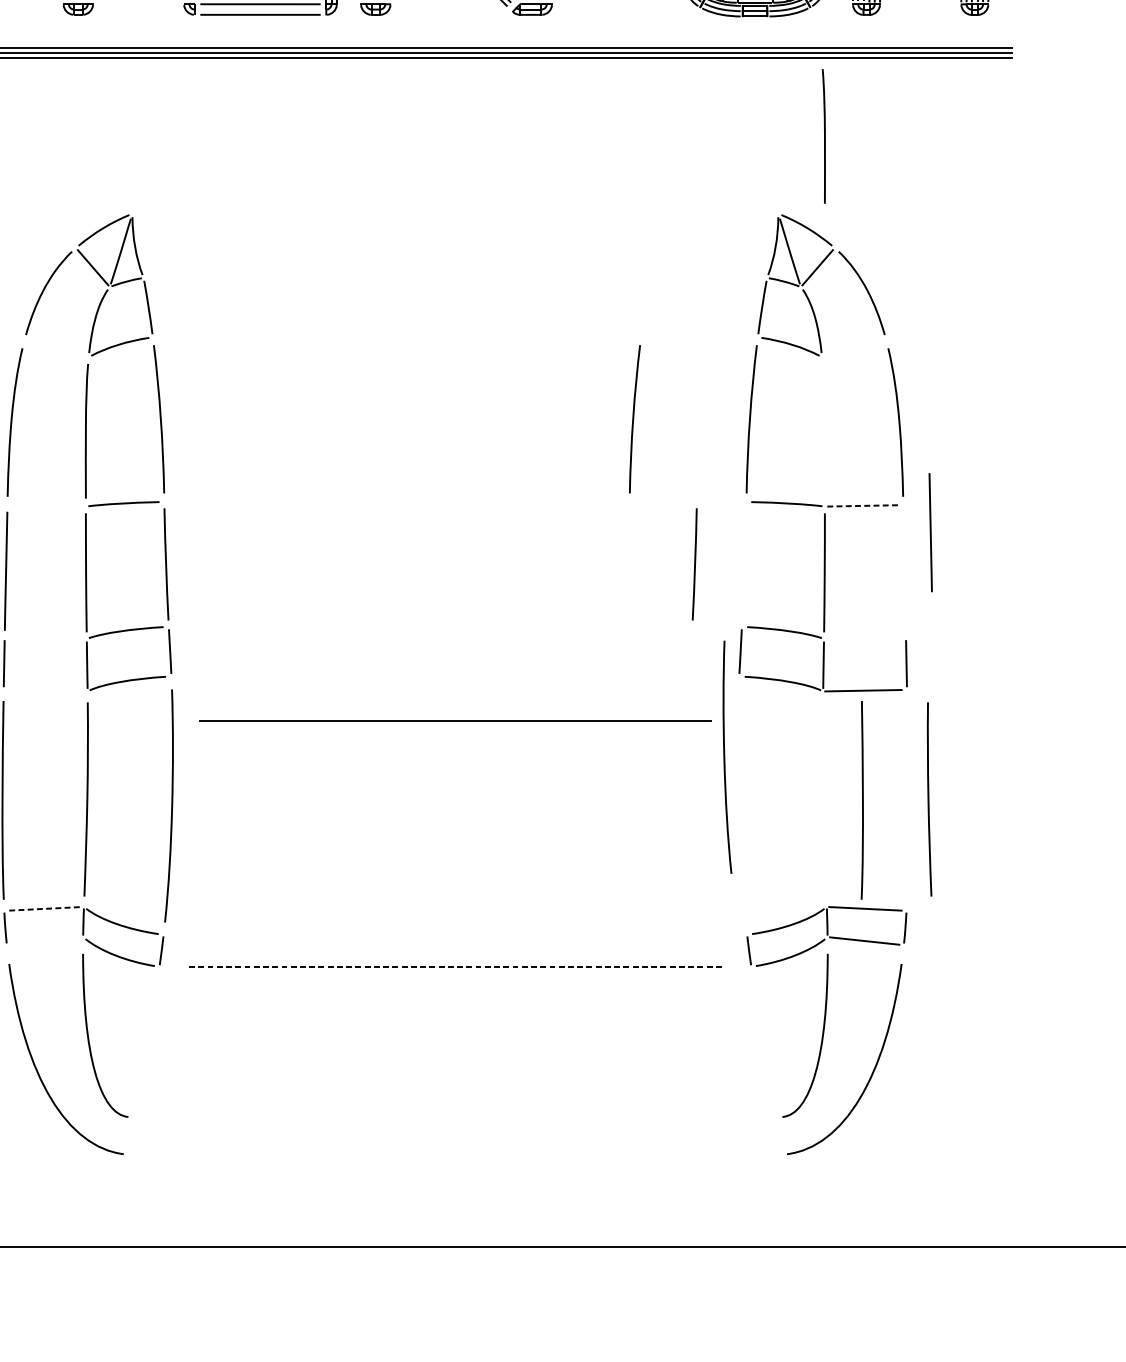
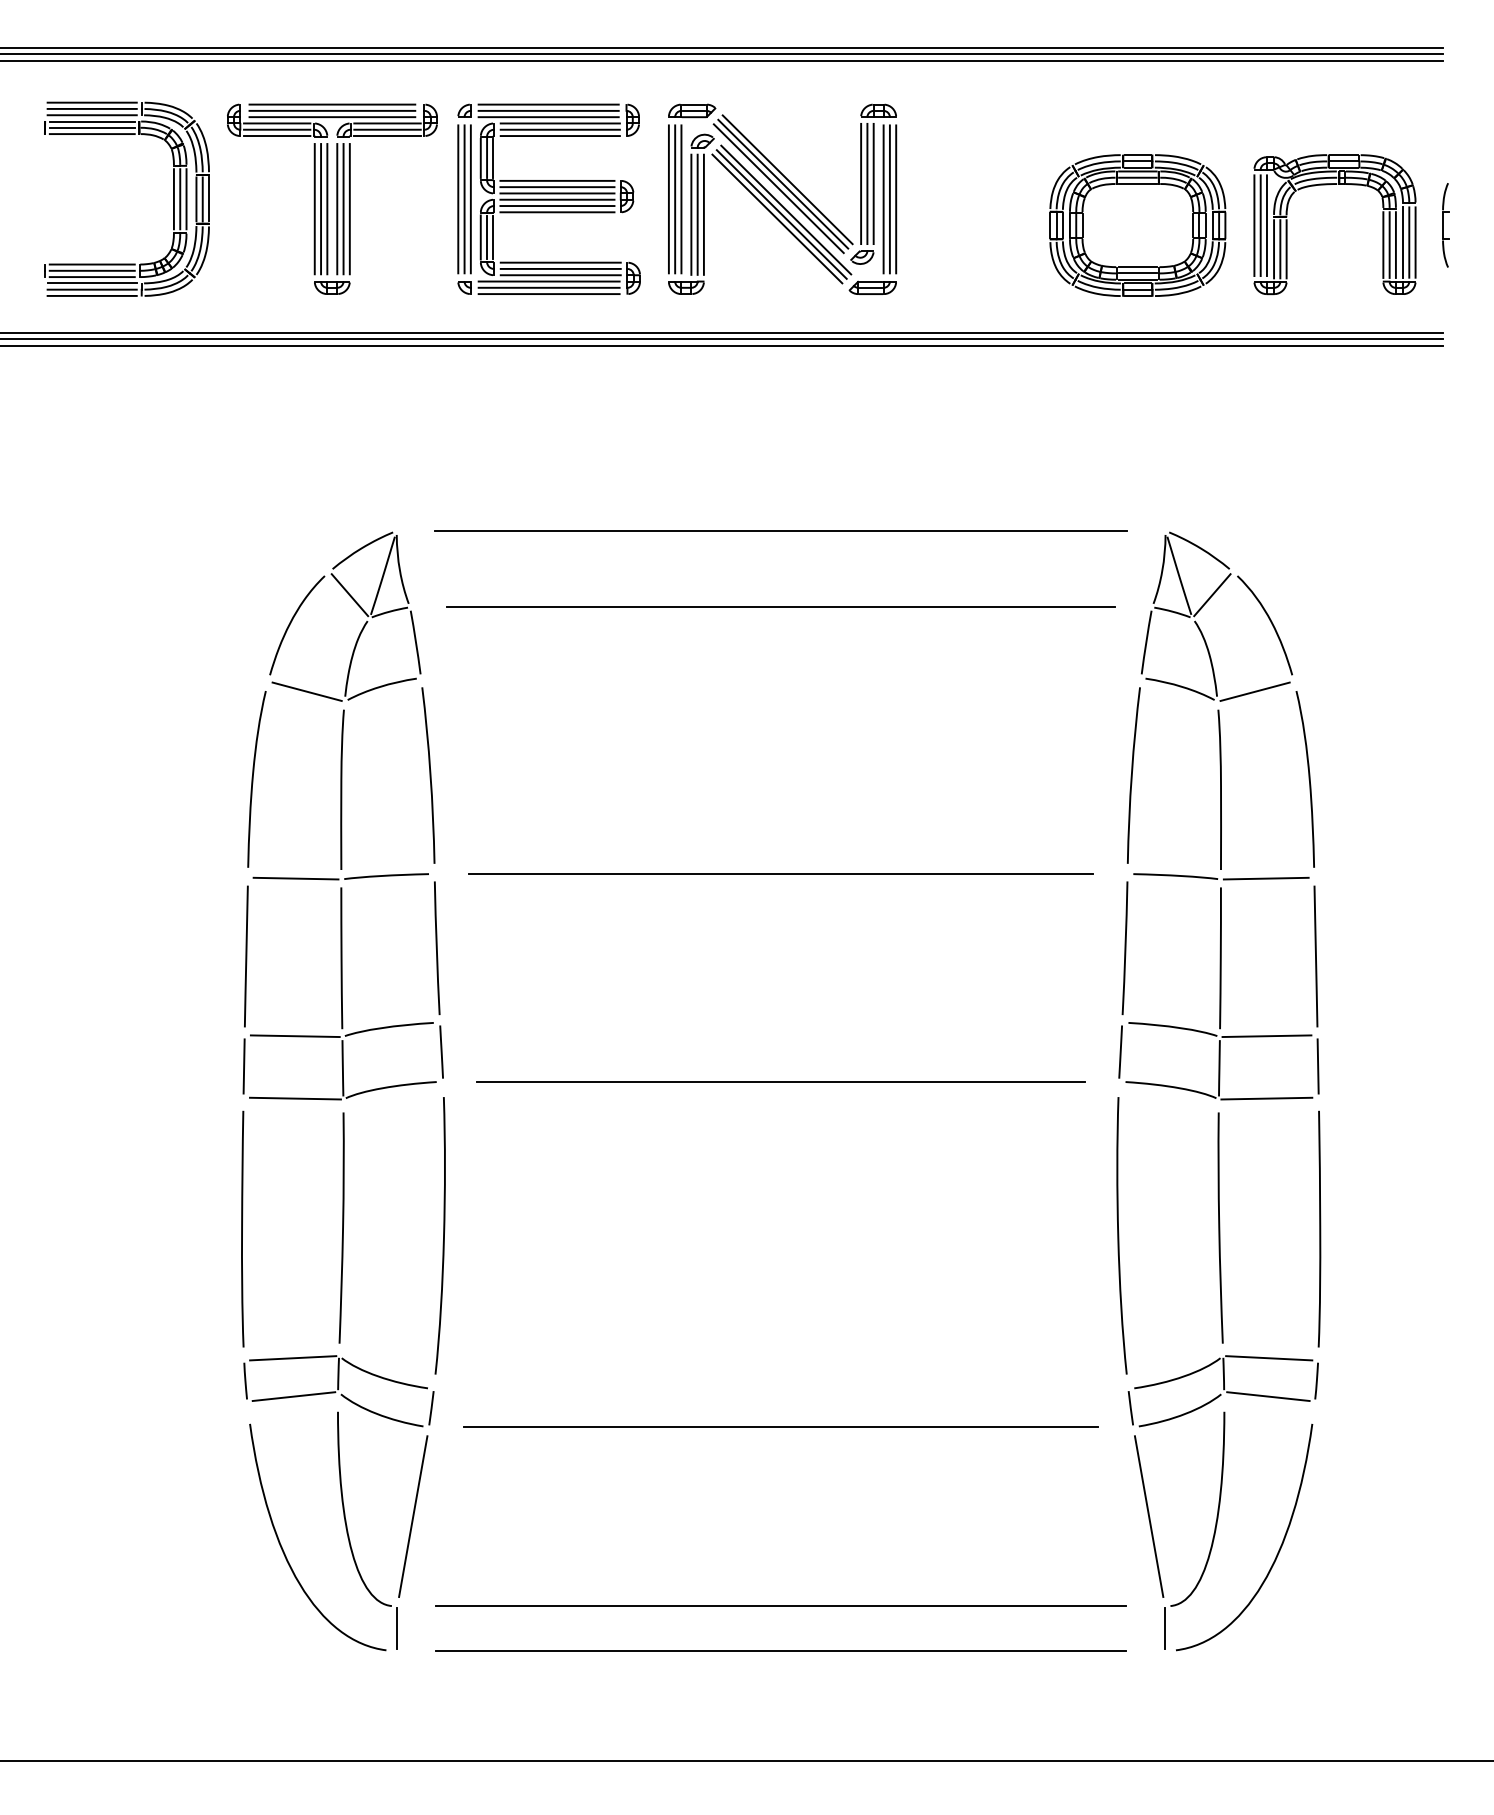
line: (259, 9) -> (548, 287), added
curve: (824, 136) -> (1220, 789), moved
line: (455, 213) -> (781, 530), added
line: (454, 277) -> (780, 606), added
line: (56, 348) -> (306, 691), added
line: (853, 348) -> (1254, 691), added
curve: (633, 419) -> (993, 775), removed
line: (454, 502) -> (780, 874), added
line: (47, 505) -> (295, 878), added
line: (863, 505) -> (1266, 878), dashed -> solid
line: (930, 532) -> (1315, 956), moved
line: (694, 563) -> (1124, 947), moved
line: (46, 638) -> (294, 1036), added
line: (863, 638) -> (1266, 1036), added
line: (47, 690) -> (295, 1098), added
line: (454, 720) -> (780, 1081), moved
curve: (725, 756) -> (1119, 1235), moved
curve: (929, 798) -> (1220, 1227), moved
curve: (862, 799) -> (1319, 1228), moved
line: (45, 909) -> (293, 1358), dashed -> solid
line: (45, 940) -> (293, 1396), added
line: (455, 967) -> (781, 1427), dashed -> solid
line: (146, 1041) -> (413, 1516), added
line: (764, 1041) -> (1149, 1516), added
line: (454, 1116) -> (780, 1605), added
line: (133, 1135) -> (397, 1628), added
line: (777, 1135) -> (1164, 1628), added
line: (454, 1154) -> (780, 1650), added

